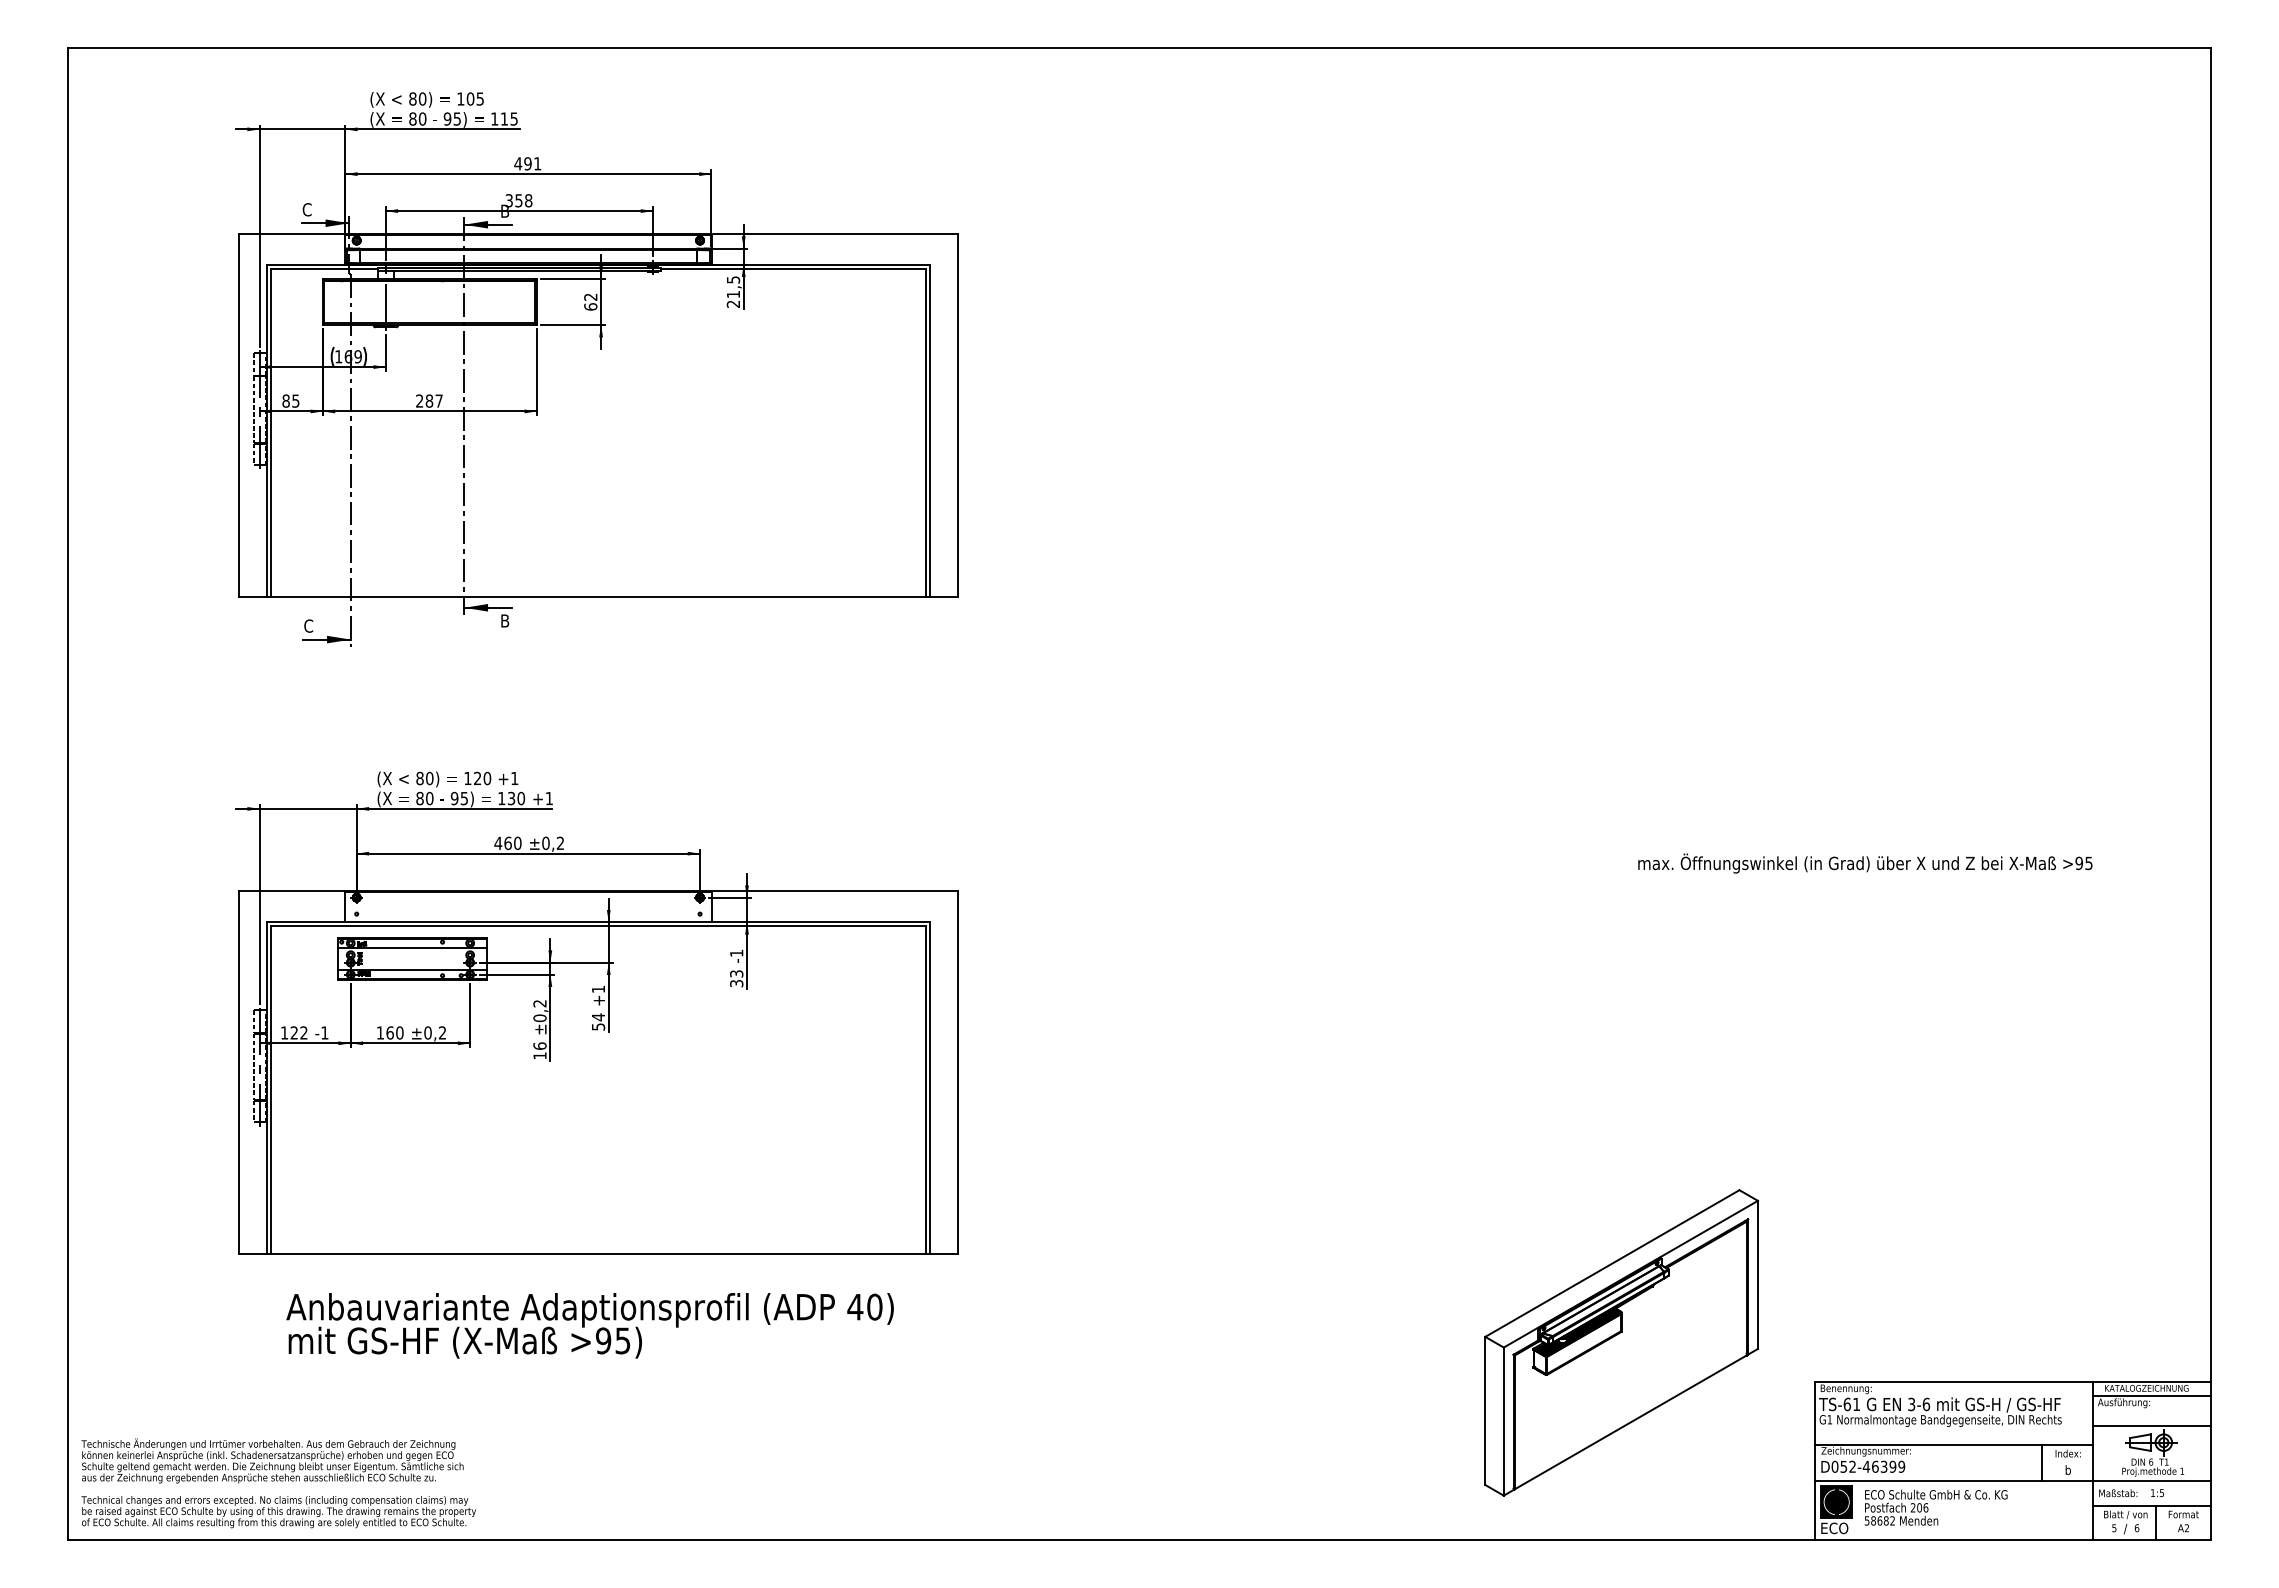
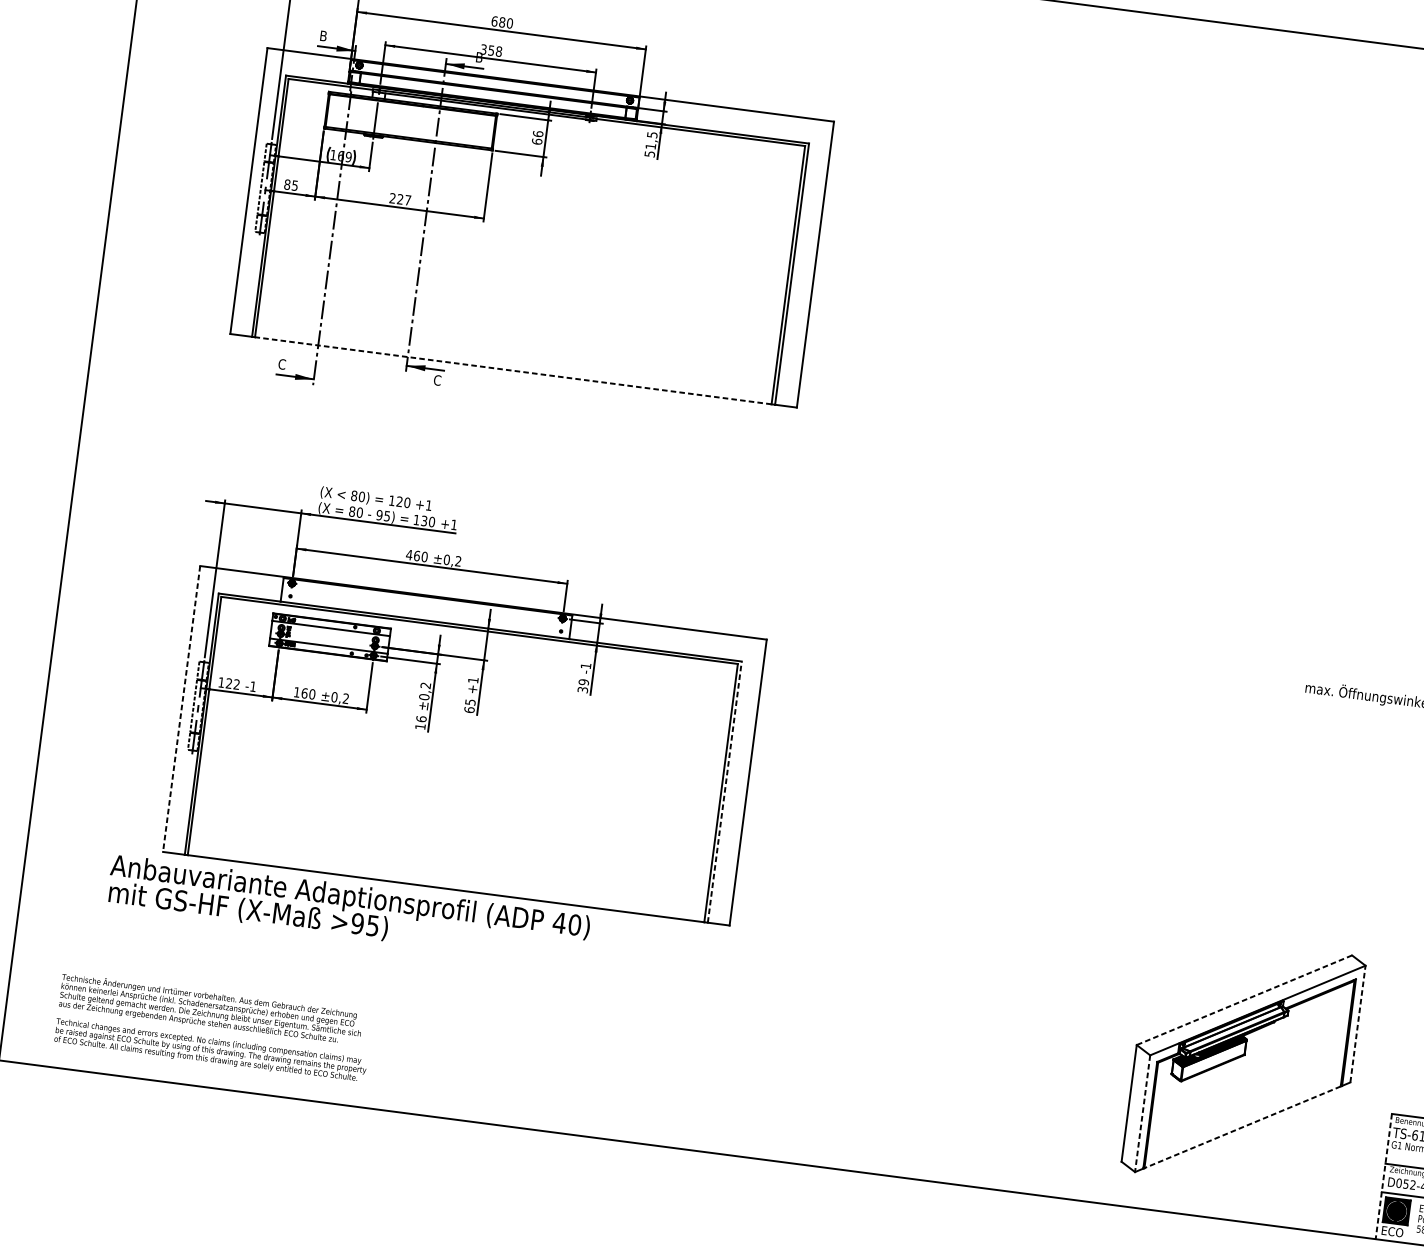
text: (527, 163) -> (501, 22), 491 -> 680
text: (306, 209) -> (323, 35), C -> B
text: (590, 296) -> (537, 133), 62 -> 66
text: (733, 303) -> (649, 153), 21,5 -> 51,5
text: (429, 400) -> (400, 198), 287 -> 227
line: (598, 596) -> (513, 370), solid -> dashed
text: (504, 620) -> (437, 379), B -> C
text: (736, 973) -> (583, 681), 33 -> 39
text: (598, 1021) -> (470, 705), 54 -> 65
line: (239, 1072) -> (181, 709), solid -> dashed
line: (930, 1088) -> (724, 792), solid -> dashed
line: (1612, 1263) -> (1244, 1000), solid -> dashed
line: (1757, 1274) -> (1357, 1023), solid -> dashed
text: (589, 1325) -> (348, 910), moved
line: (1503, 1422) -> (1142, 1114), solid -> dashed
line: (1630, 1422) -> (1242, 1127), solid -> dashed
line: (1814, 1461) -> (1383, 1176), solid -> dashed
text: (278, 1483) -> (213, 1028), moved

